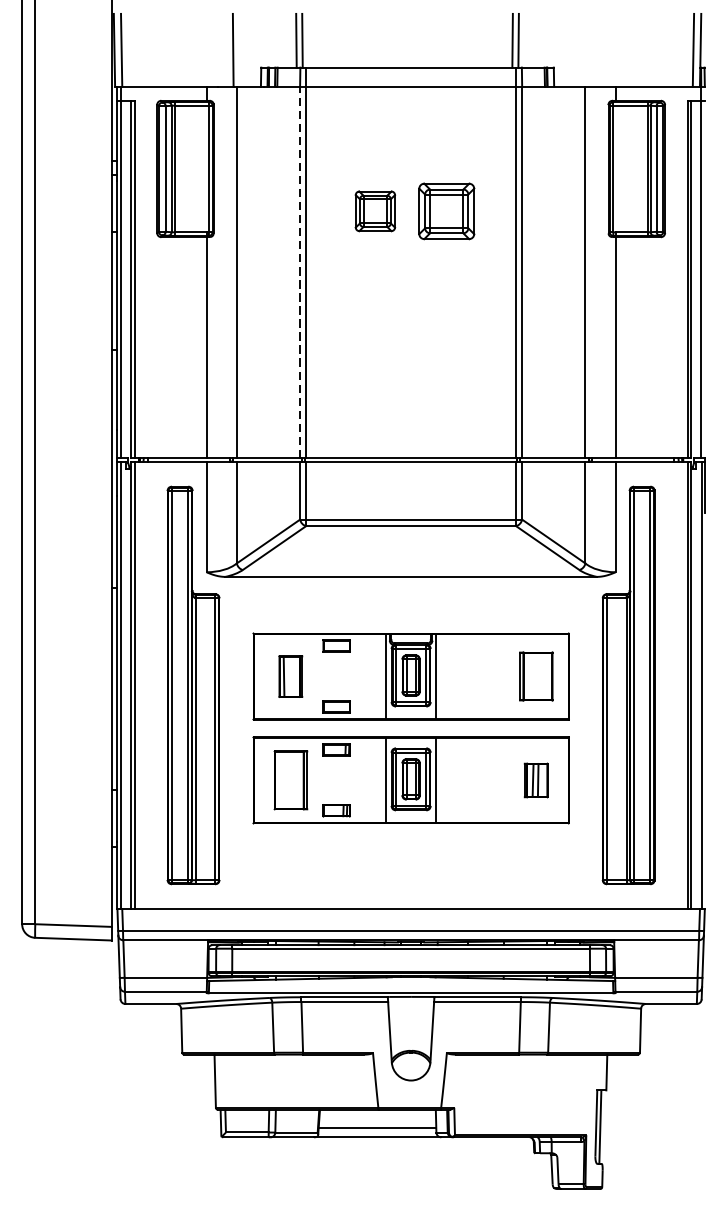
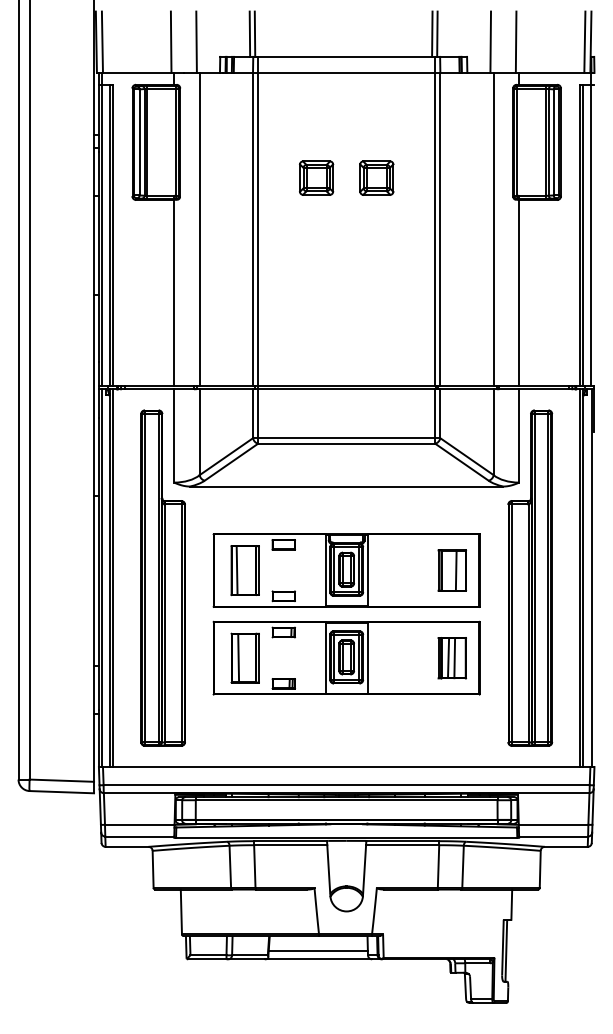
line: (202, 49) -> (170, 41), added
line: (581, 49) -> (490, 41), added
line: (611, 49) -> (515, 41), added
part: (446, 210) -> (376, 177), size x0.71
line: (300, 272) -> (253, 229), dashed -> solid
part: (290, 676) -> (244, 570), size x1.43
line: (540, 676) -> (455, 570), added
line: (282, 780) -> (238, 658), added
part: (535, 780) -> (451, 658), size x1.43

